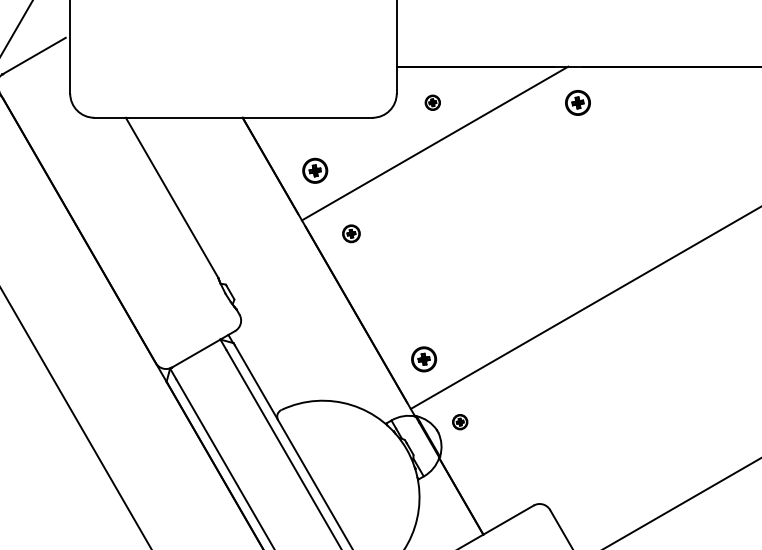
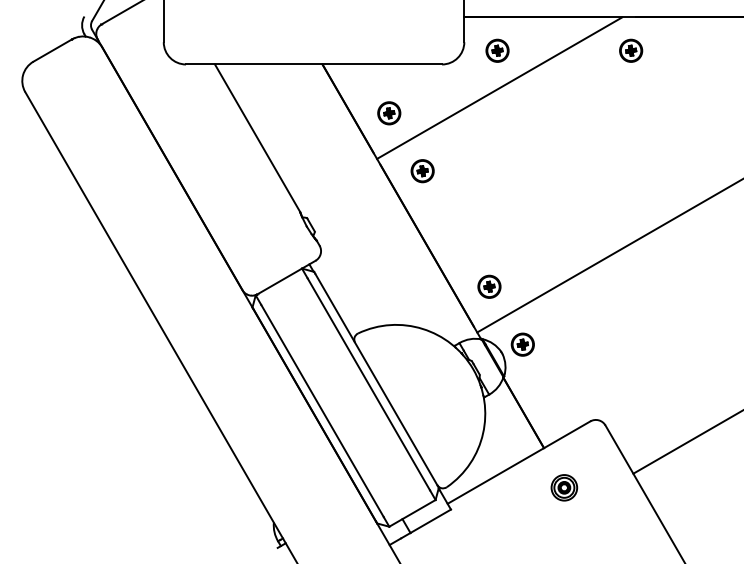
part: (432, 102) -> (497, 50), size x1.67
part: (351, 234) -> (422, 171), size x1.43
part: (459, 422) -> (522, 344), size x1.67

